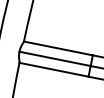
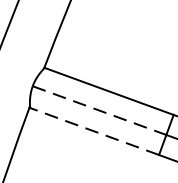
line: (55, 58) -> (100, 109), solid -> dashed
line: (53, 69) -> (93, 130), solid -> dashed

